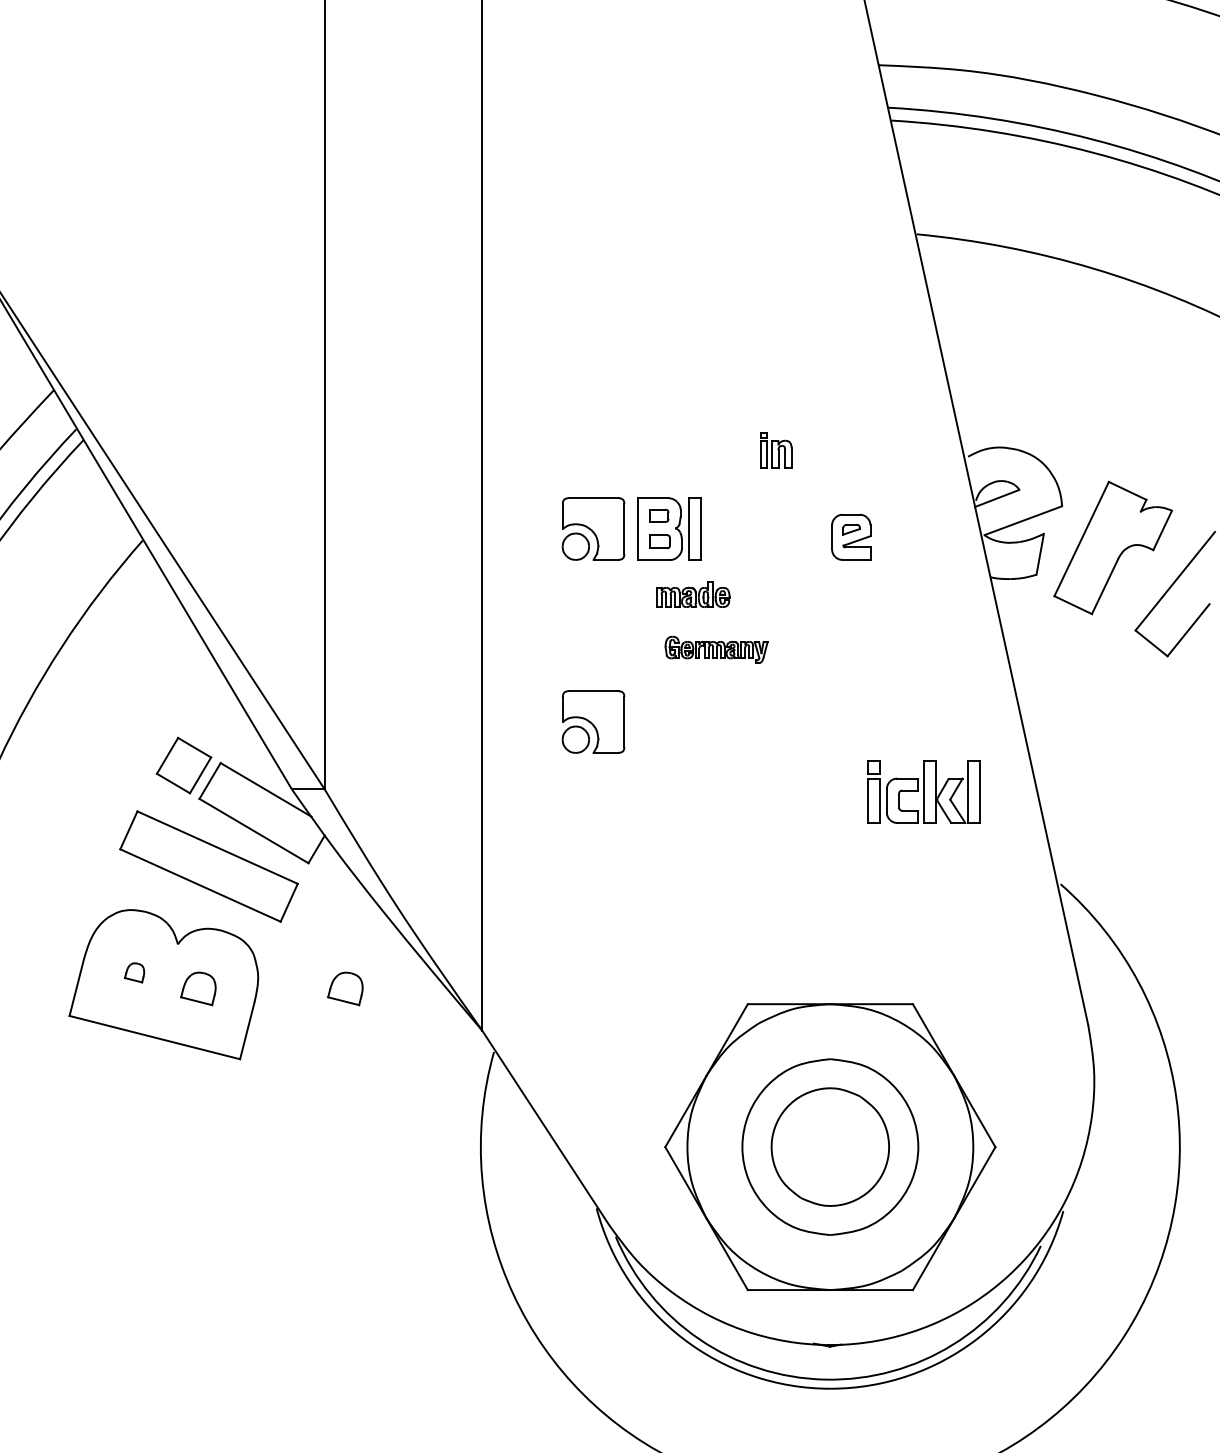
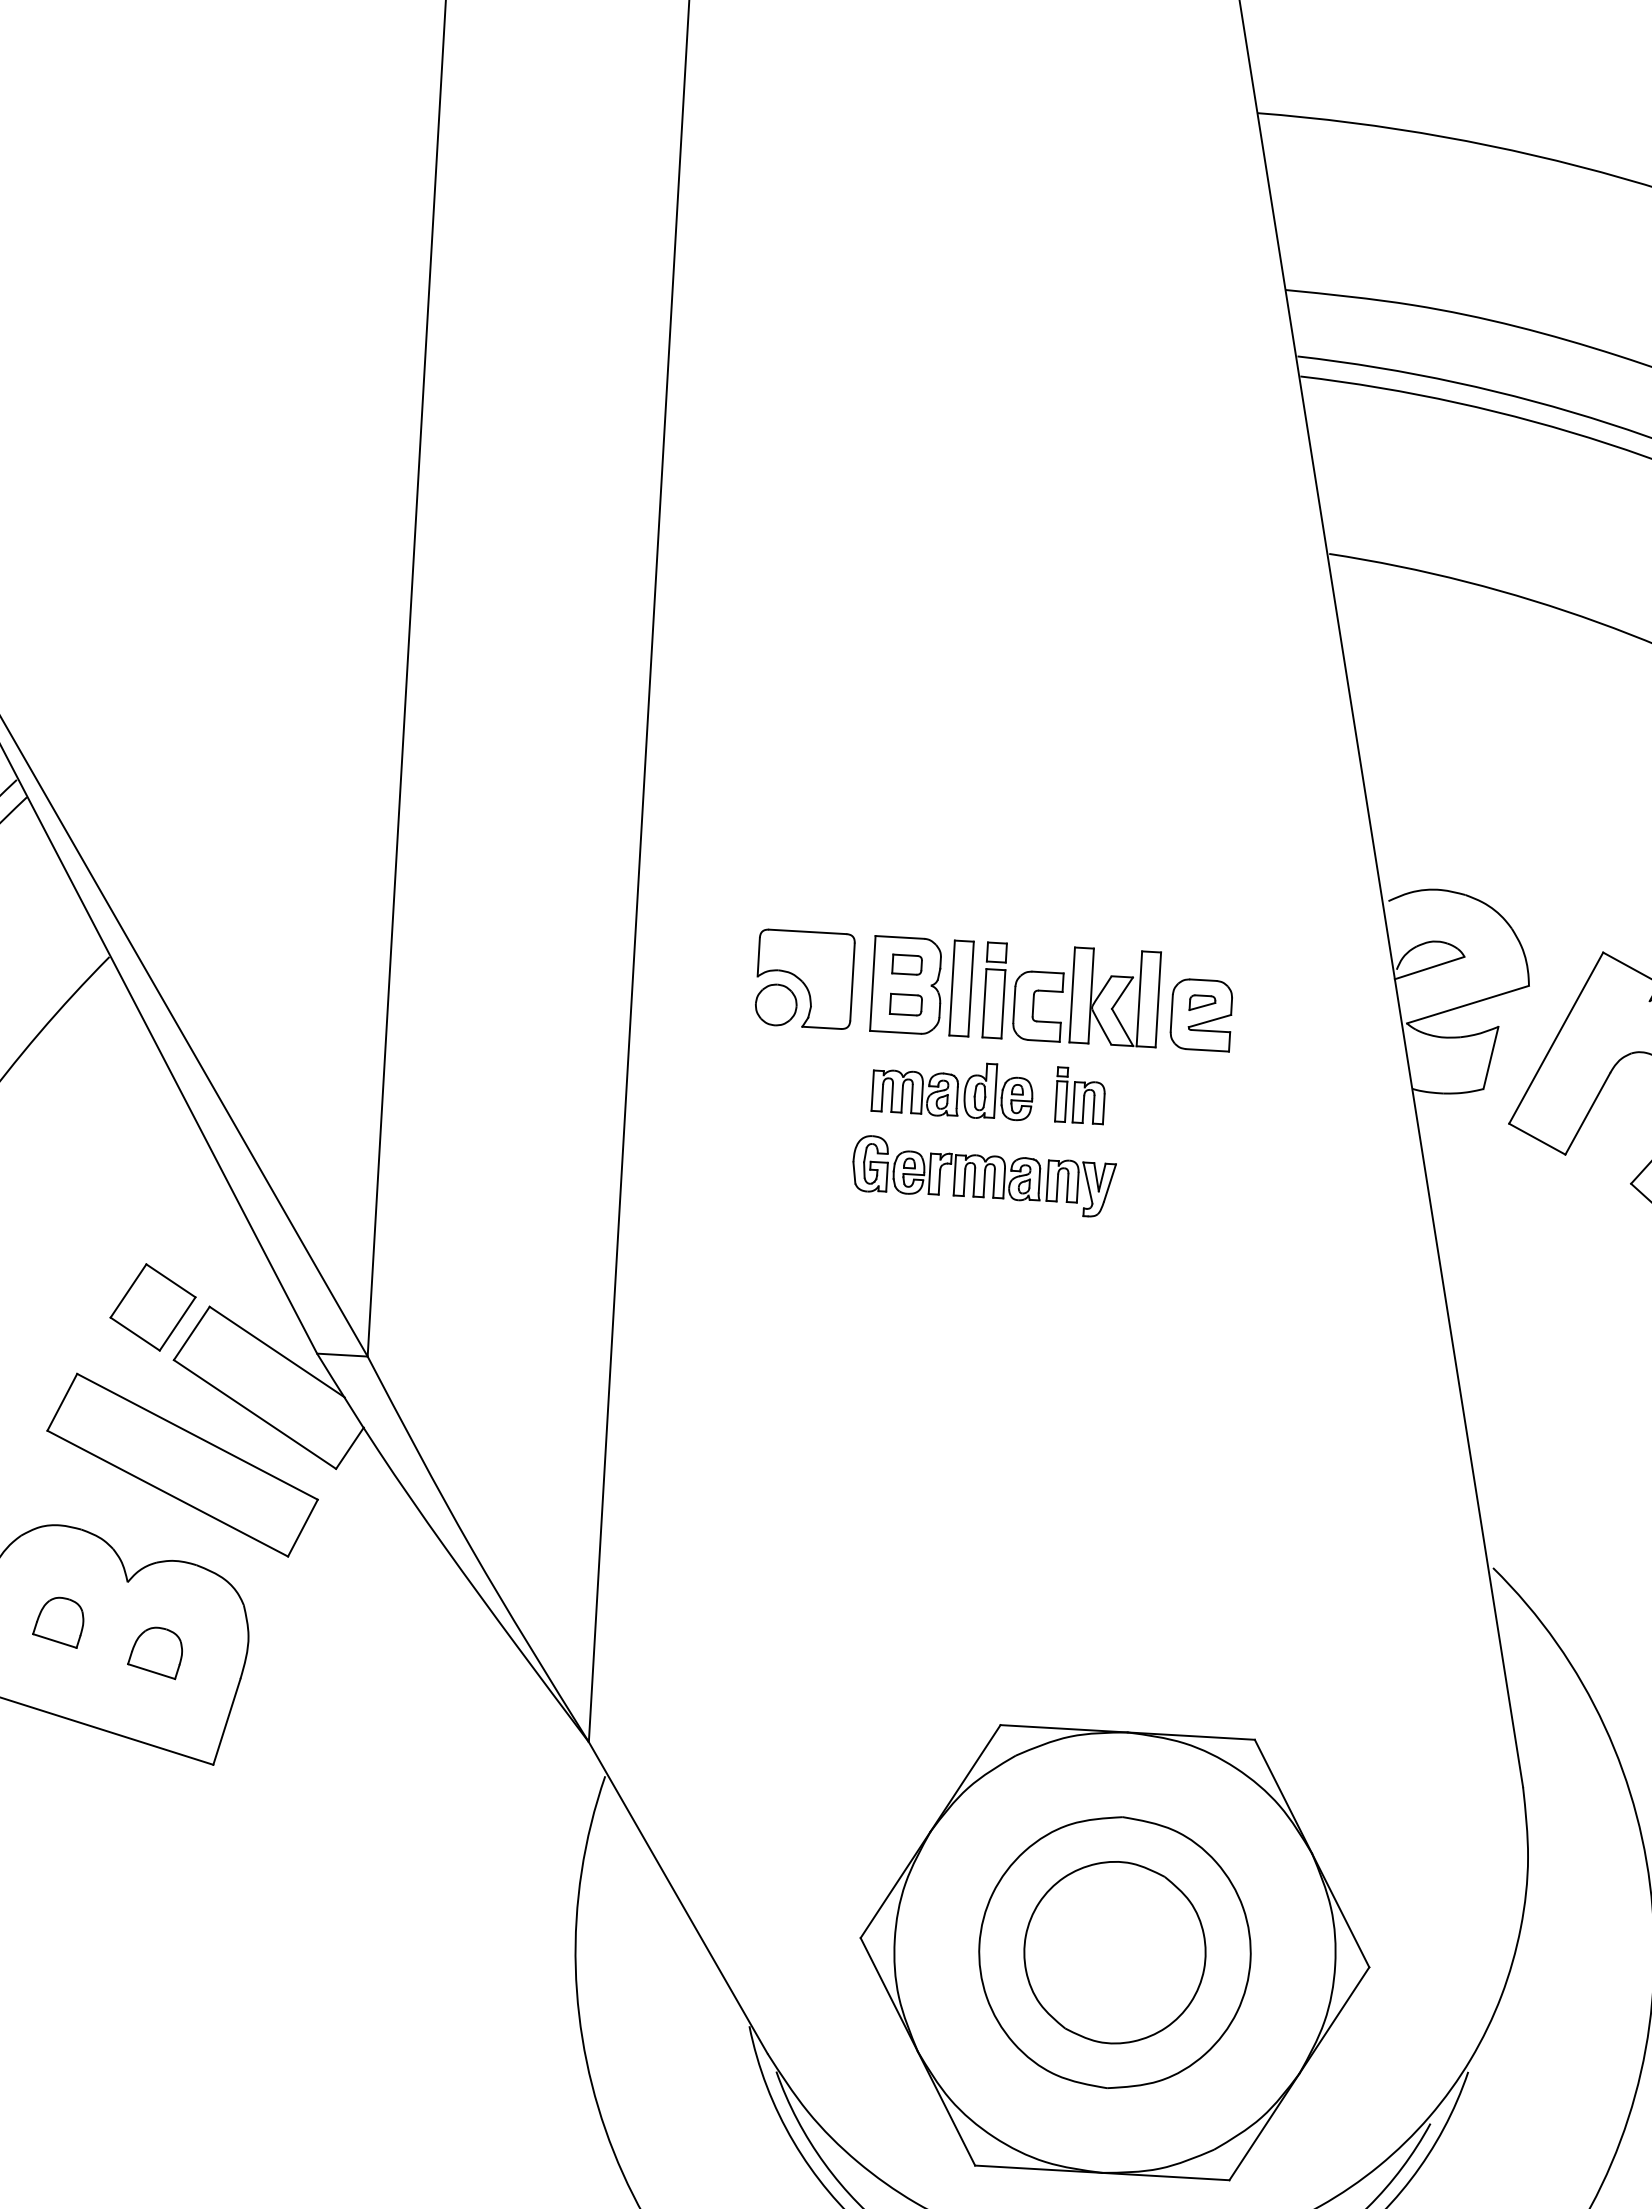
part: (776, 450) -> (1081, 1096), moved
part: (693, 594) -> (953, 1089), size x1.43
part: (716, 649) -> (983, 1175), size x1.67
part: (593, 721) -> (787, 1275), removed
part: (923, 791) -> (1071, 993), moved
part: (134, 972) -> (58, 1621), size x1.67
part: (345, 988) -> (382, 1665), removed

